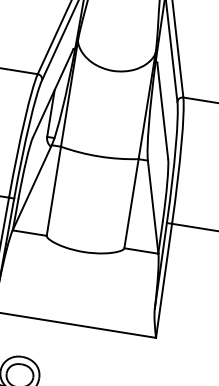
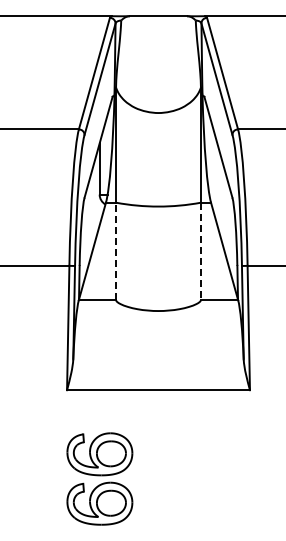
line: (54, 191) -> (116, 251), solid -> dashed
line: (131, 203) -> (200, 251), solid -> dashed

